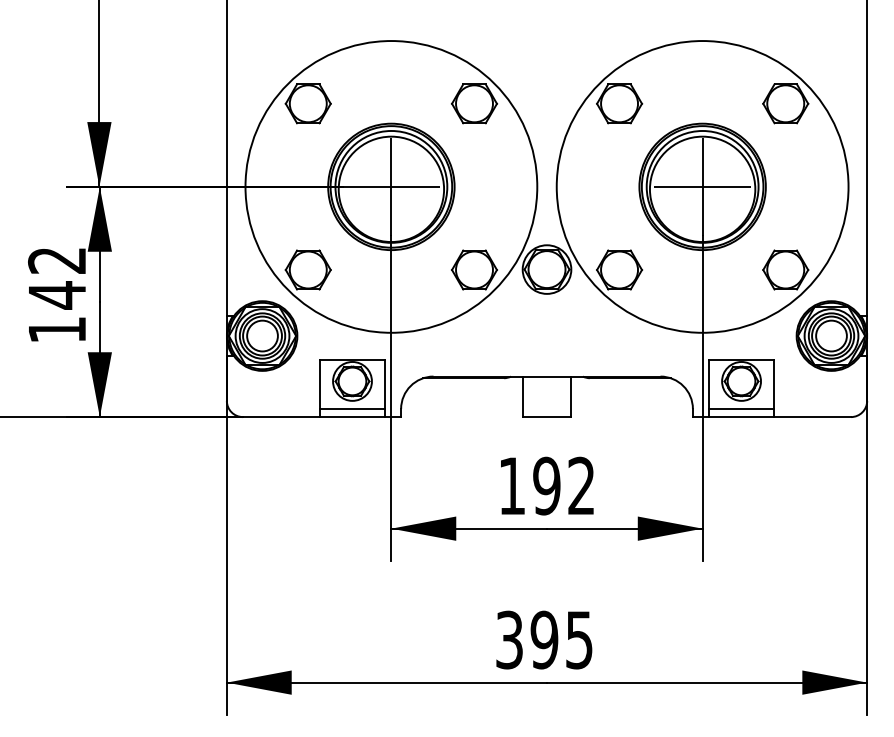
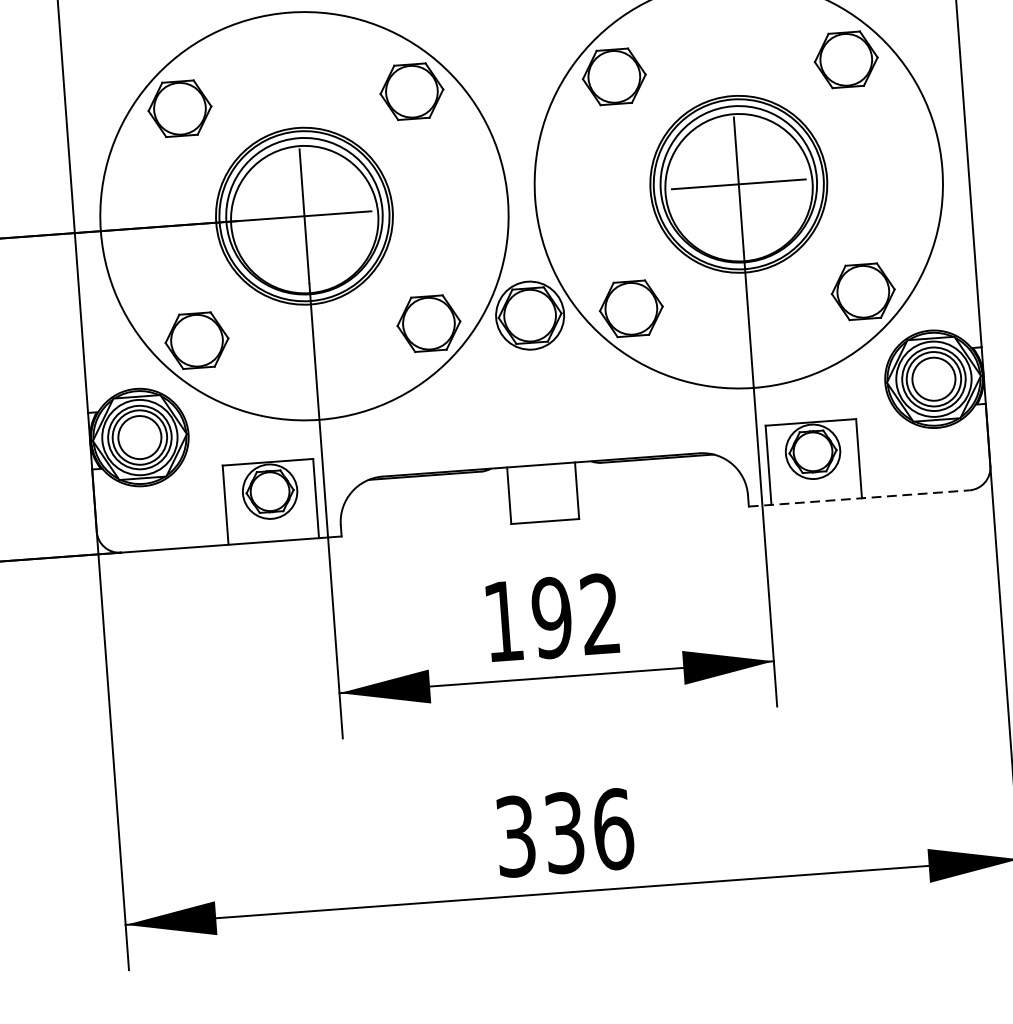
line: (352, 409) -> (272, 530), removed
line: (741, 409) -> (815, 490), removed
line: (772, 417) -> (859, 498), solid -> dashed
text: (561, 639) -> (588, 830), 395 -> 336

